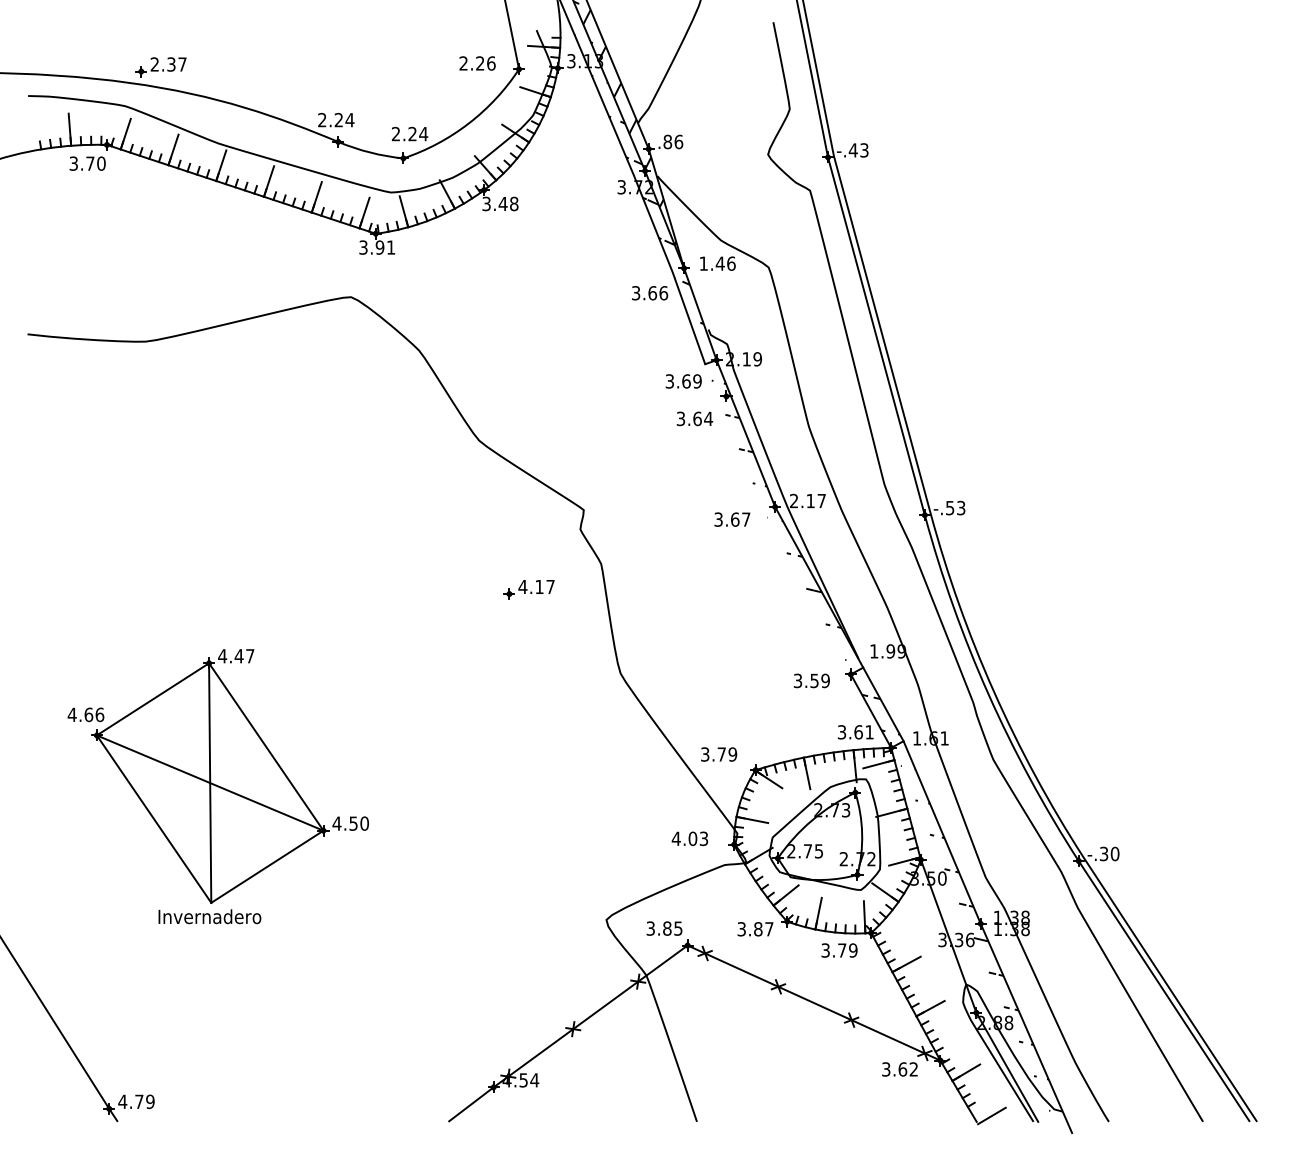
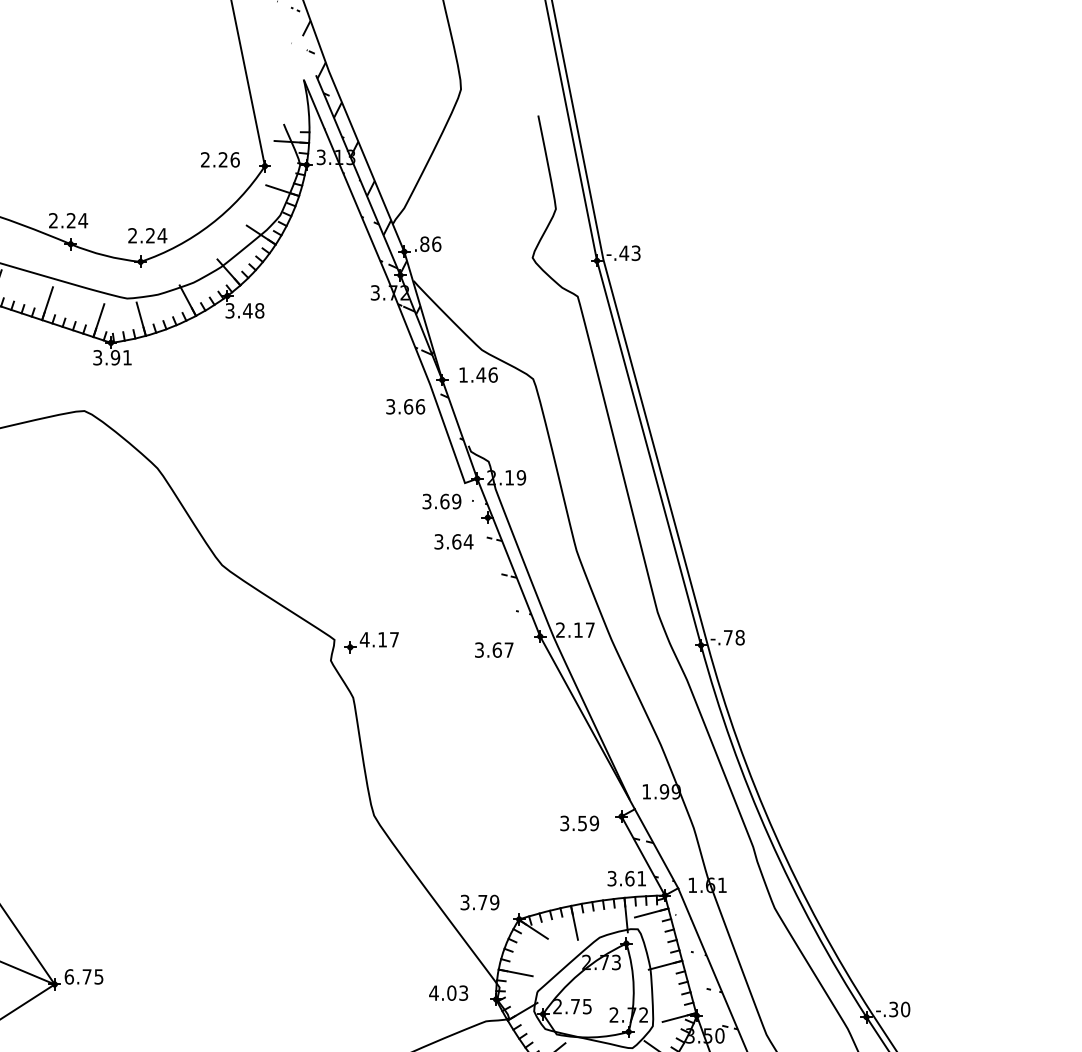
text: (955, 508) -> (734, 638), -.53 -> -.78
part: (528, 589) -> (370, 642), moved
hatch: (813, 590) -> (581, 726), removed
text: (350, 823) -> (83, 976), 4.50 -> 6.75

